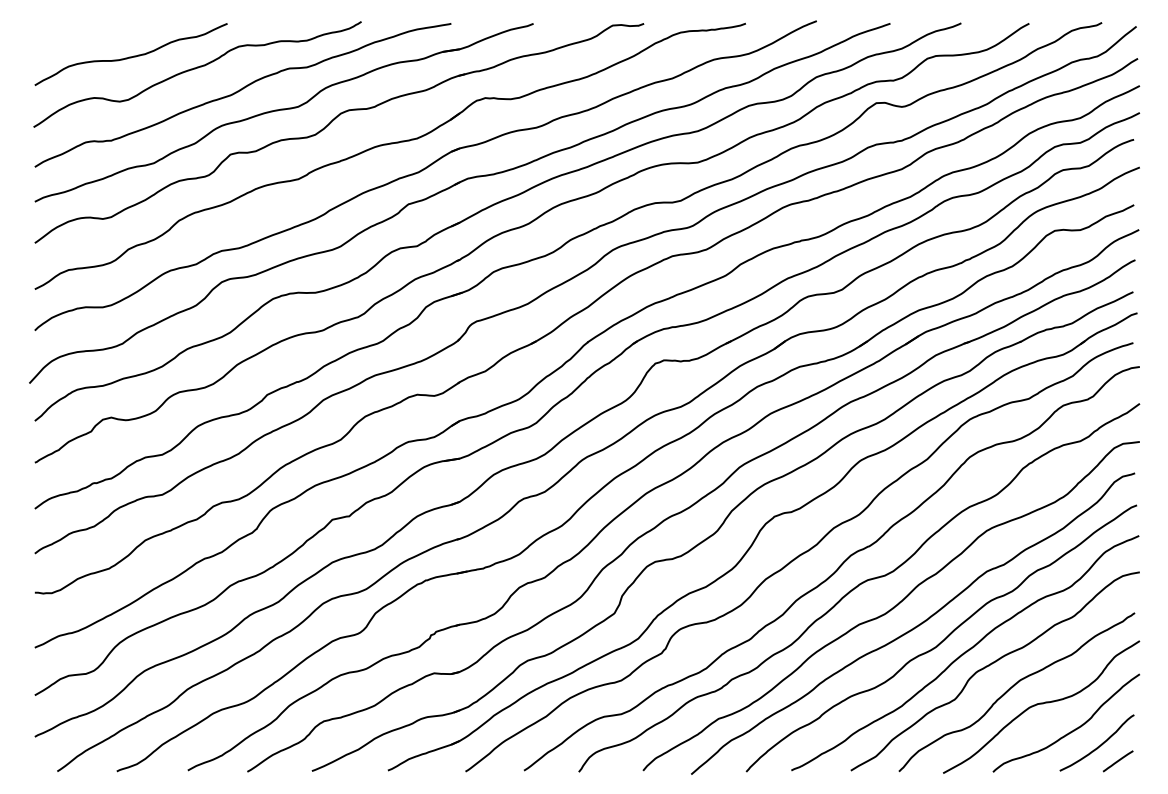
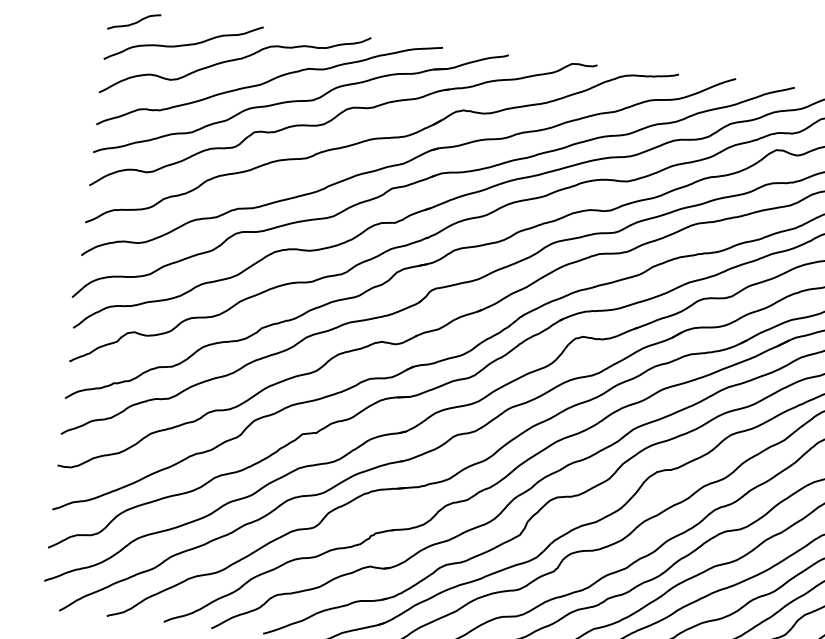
curve: (66, 36) -> (133, 22), added

